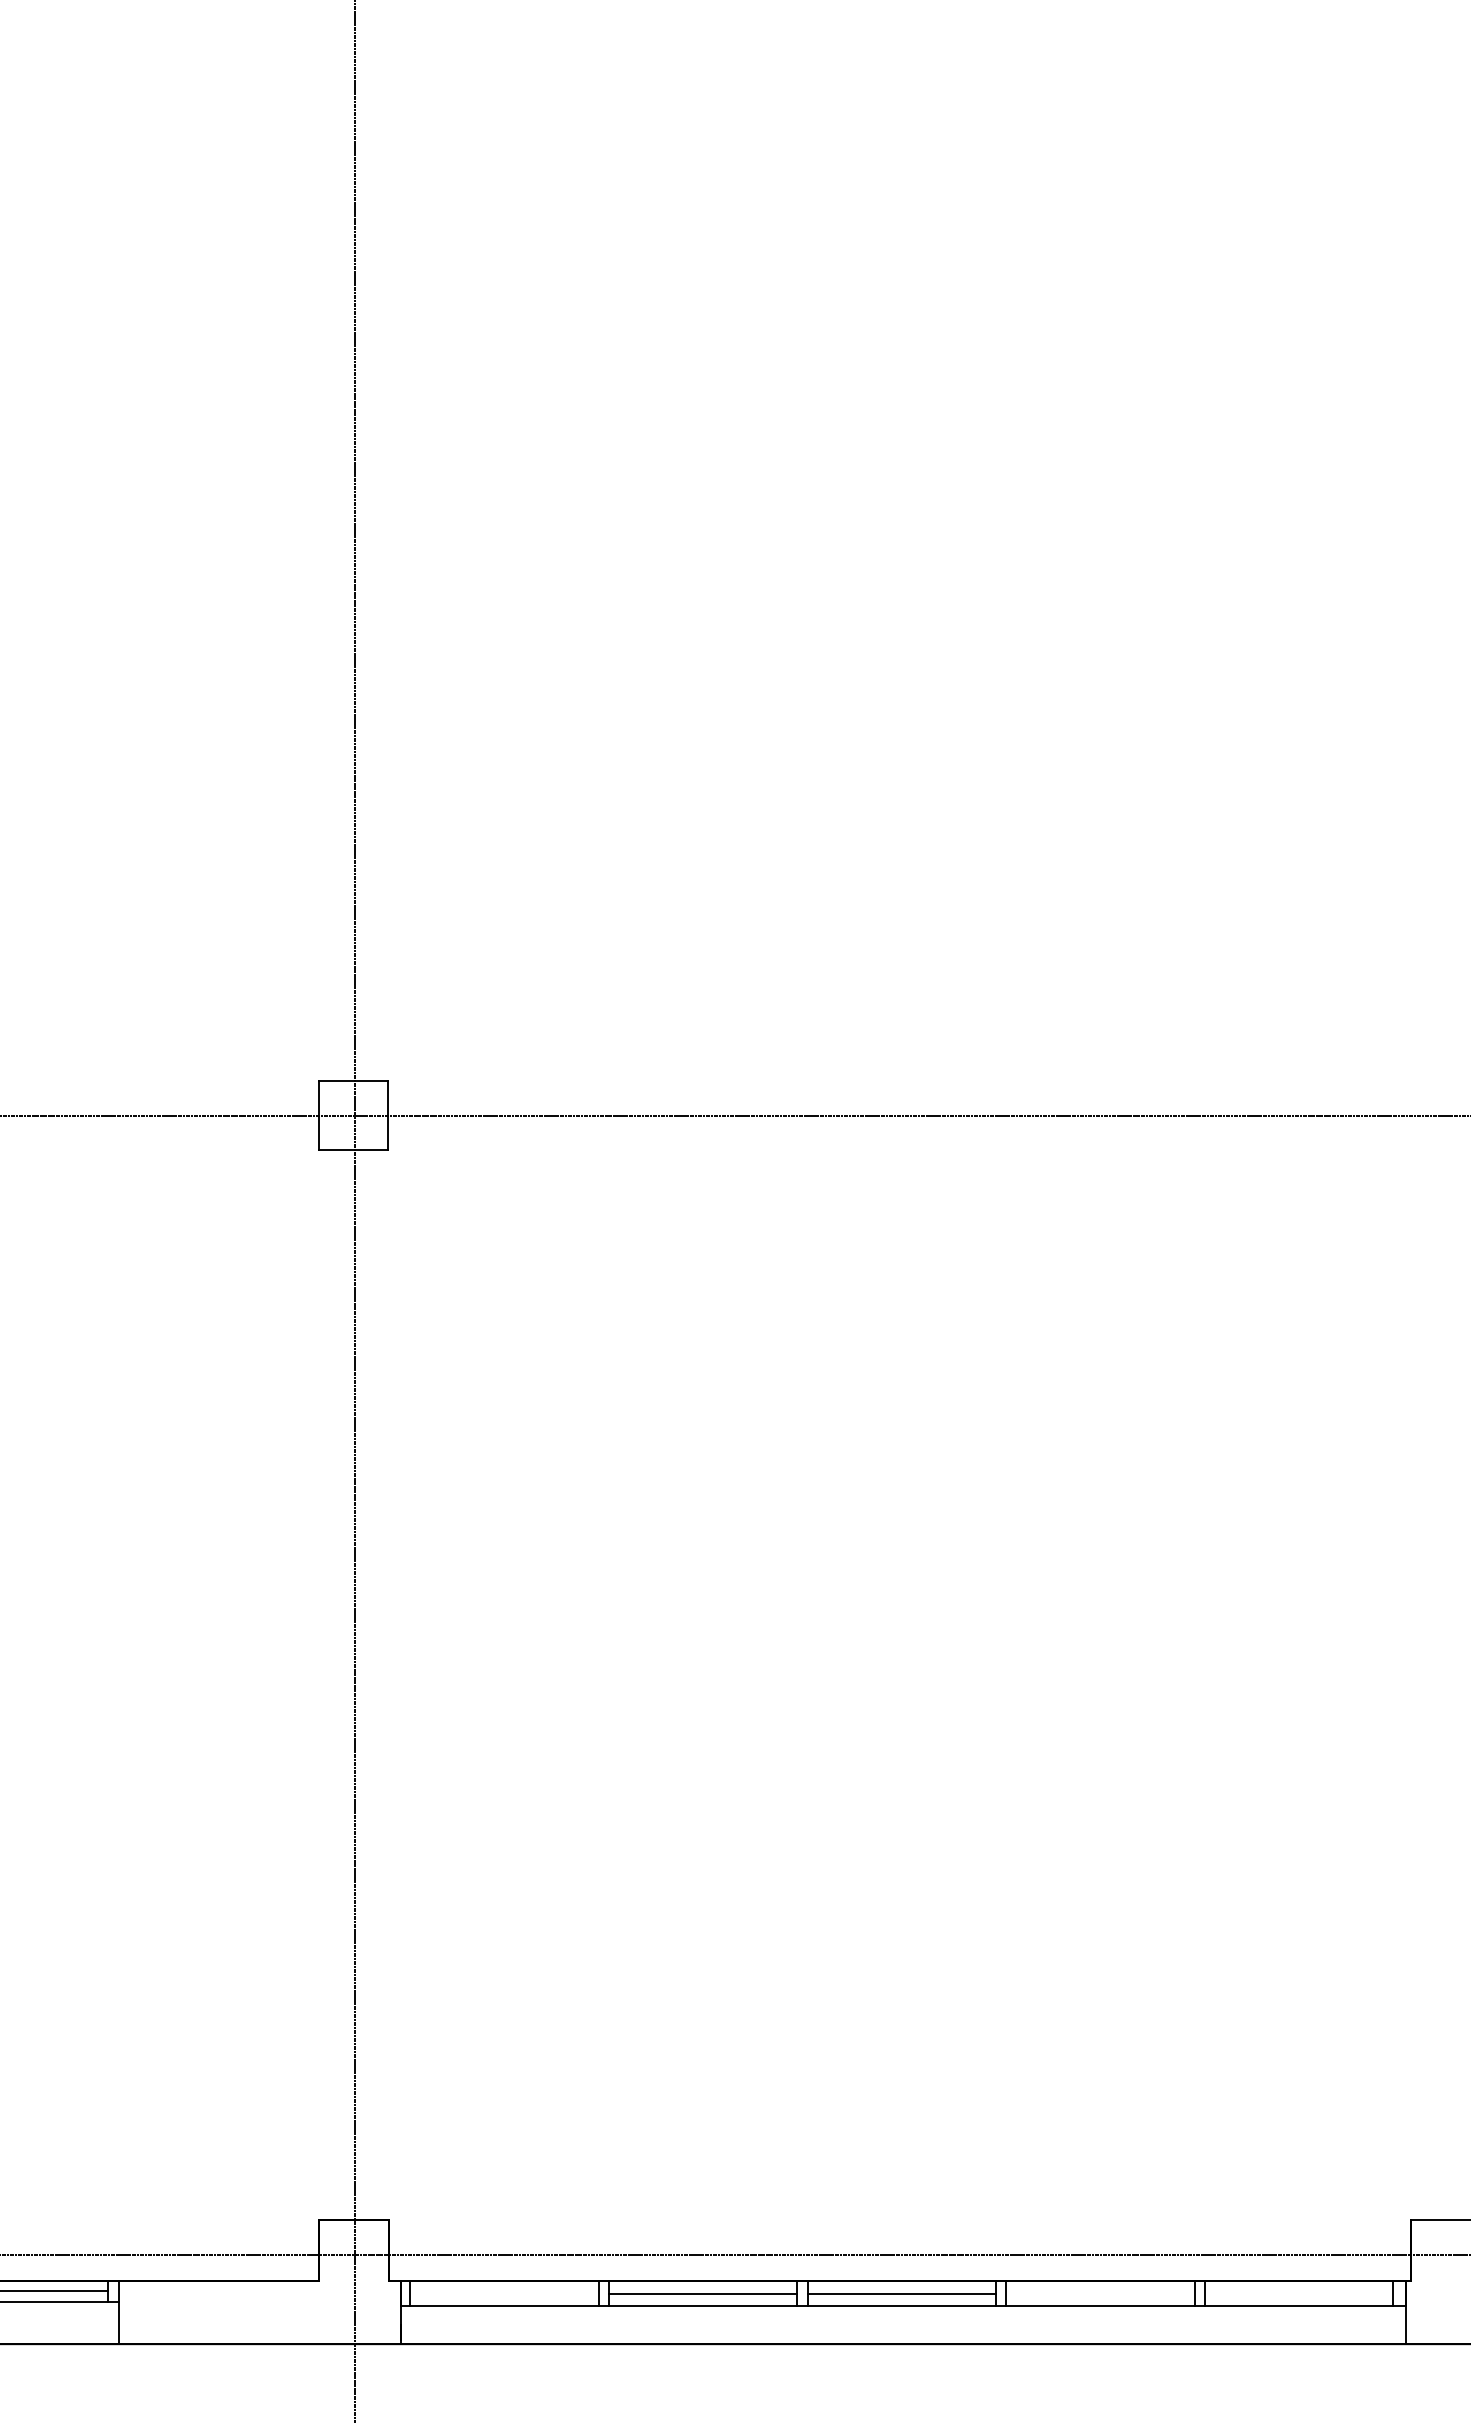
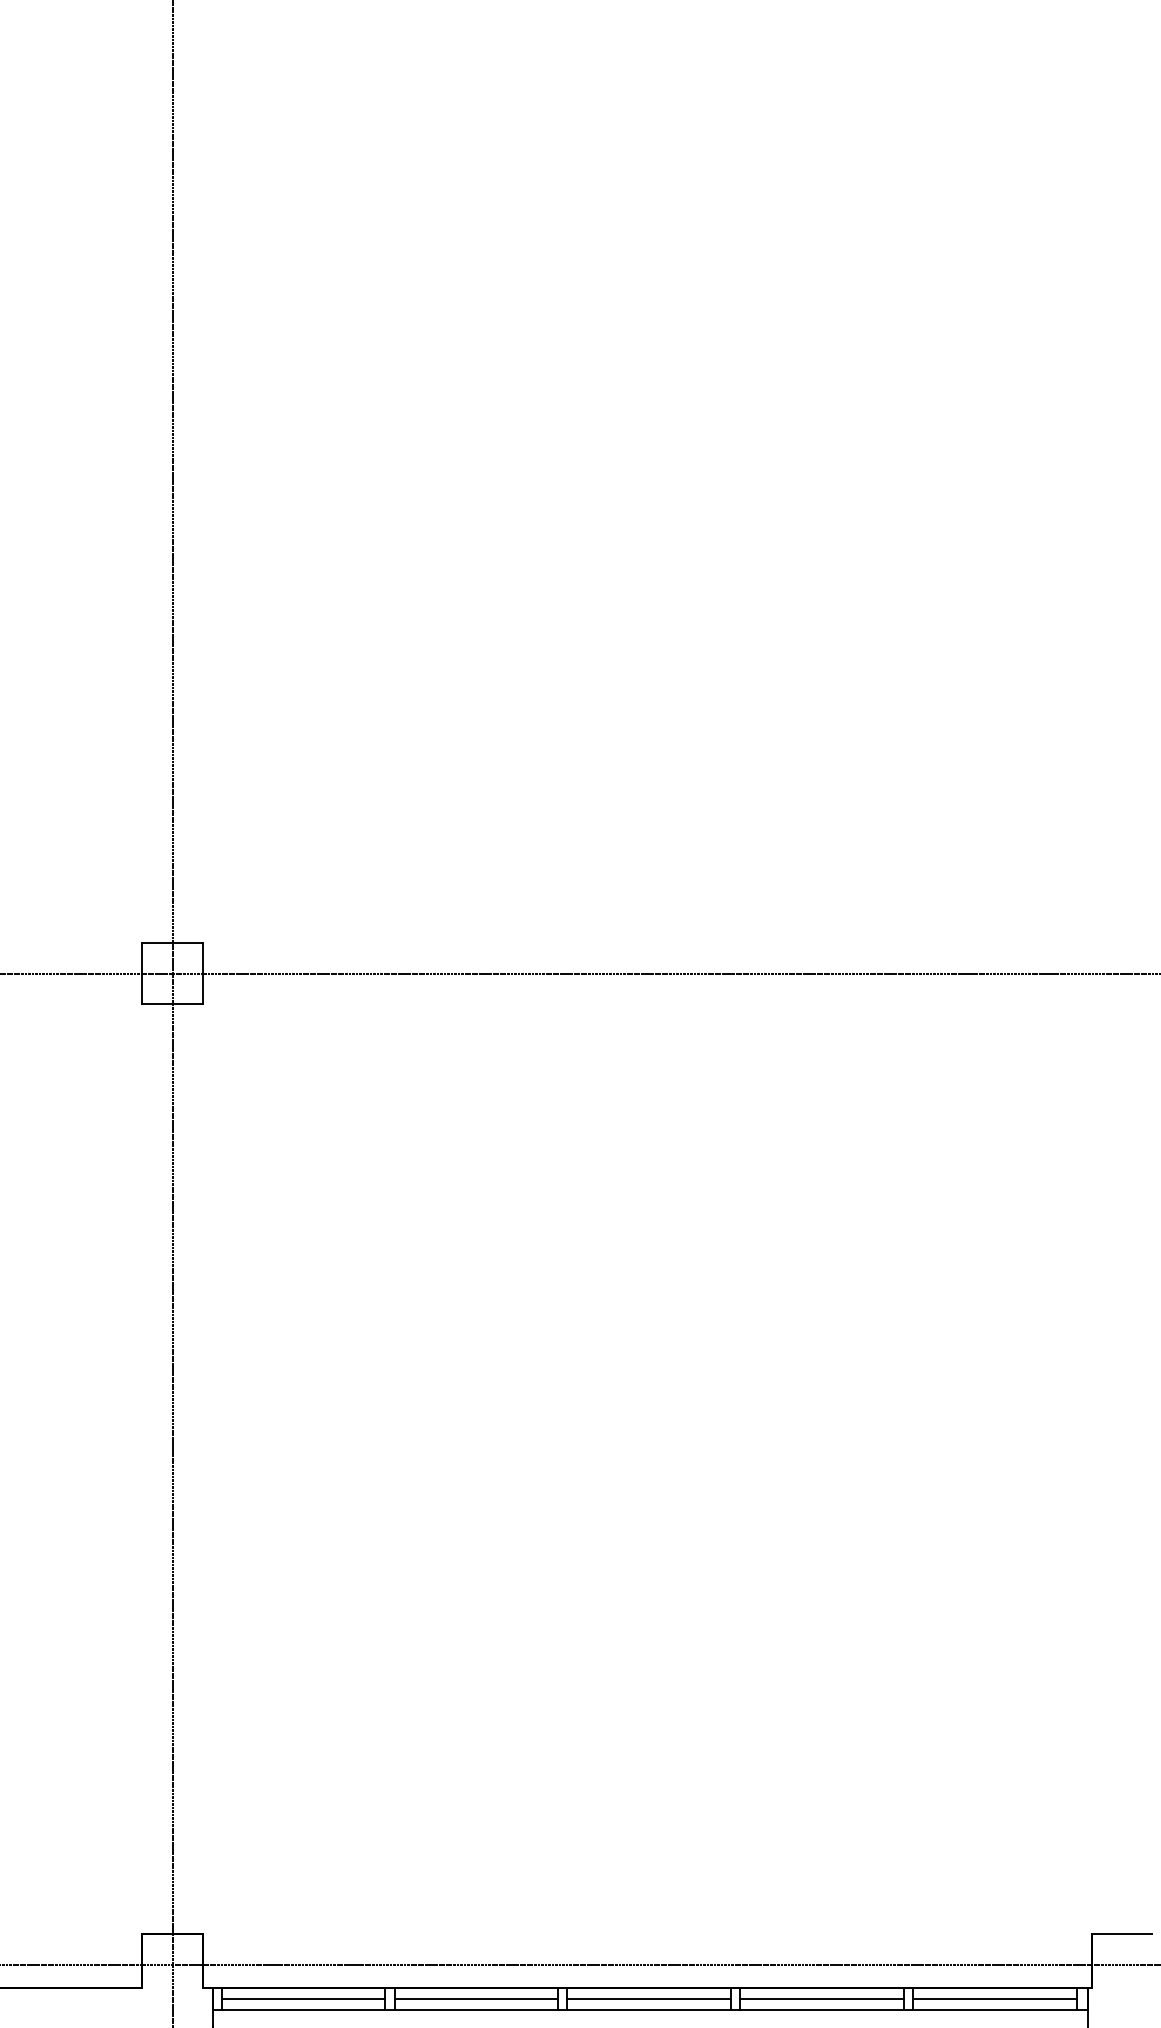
line: (504, 2293) -> (303, 1998), added
line: (1100, 2293) -> (822, 1998), added
line: (1299, 2293) -> (995, 1998), added

